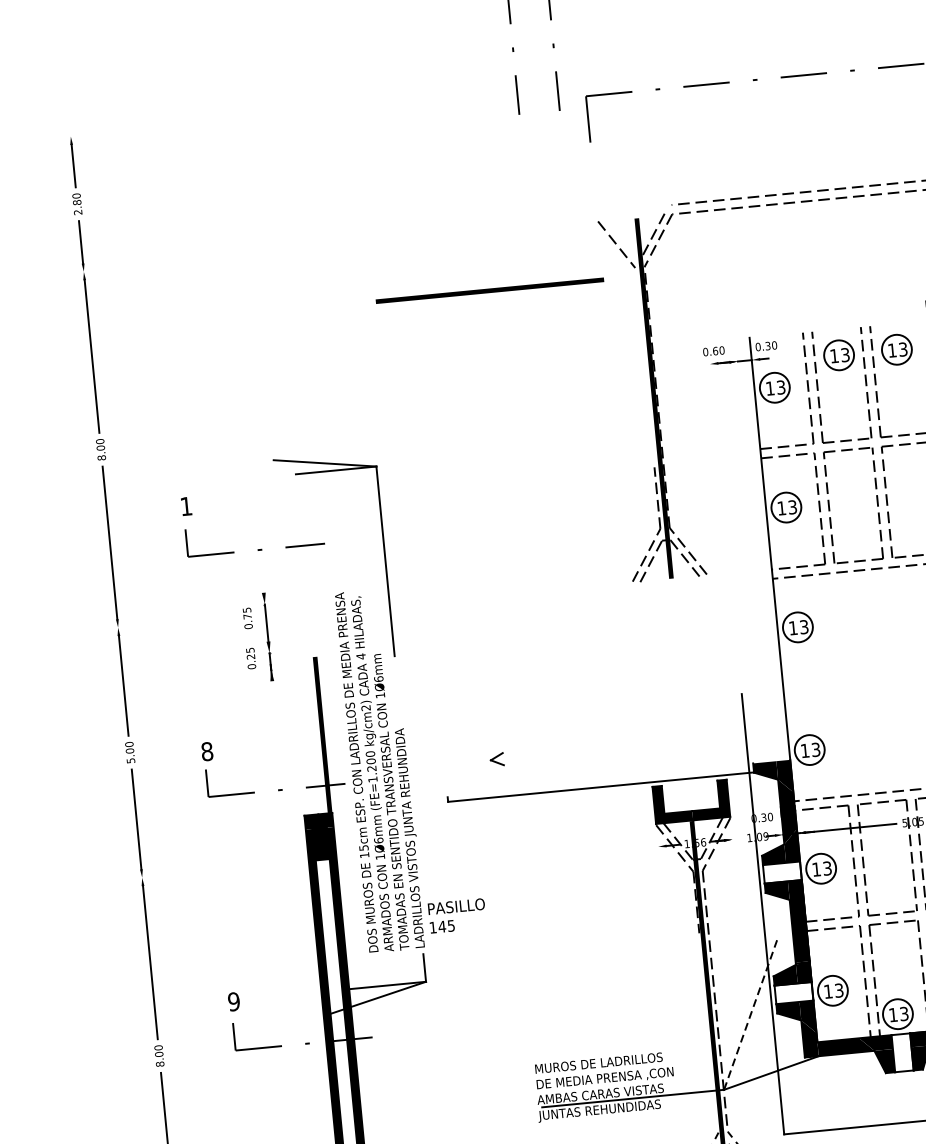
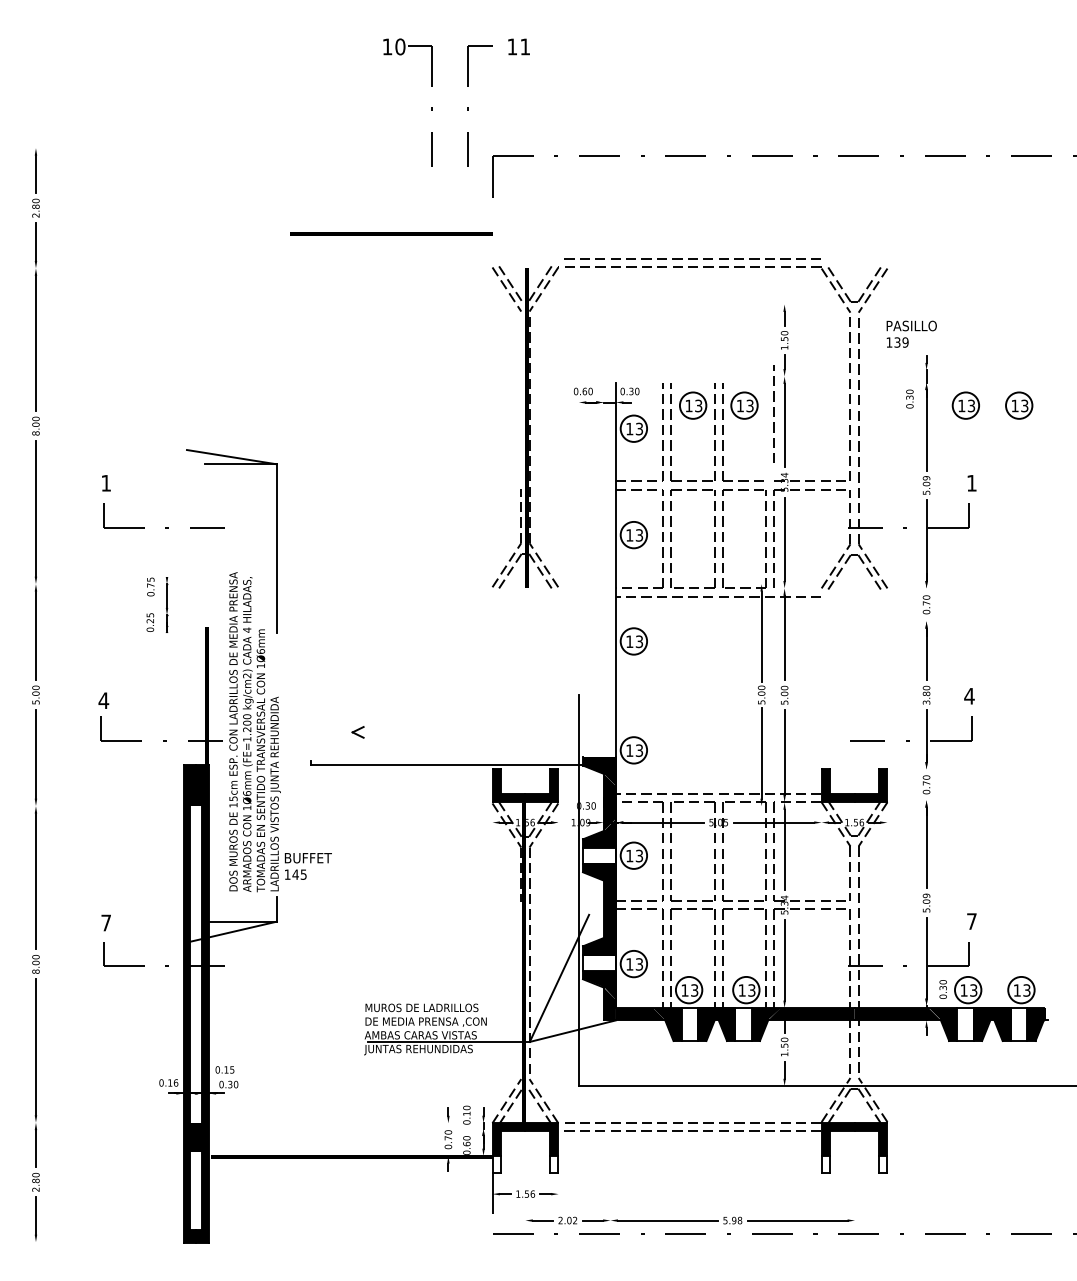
line: (620, 237) -> (510, 283), added
line: (489, 289) -> (391, 233), moved
part: (267, 636) -> (166, 604), size x0.71
text: (206, 751) -> (103, 700), 8 -> 4
text: (457, 905) -> (310, 857), PASILLO -> BUFFET
text: (234, 1001) -> (106, 922), 9 -> 7
line: (750, 1014) -> (559, 977), dashed -> solid

